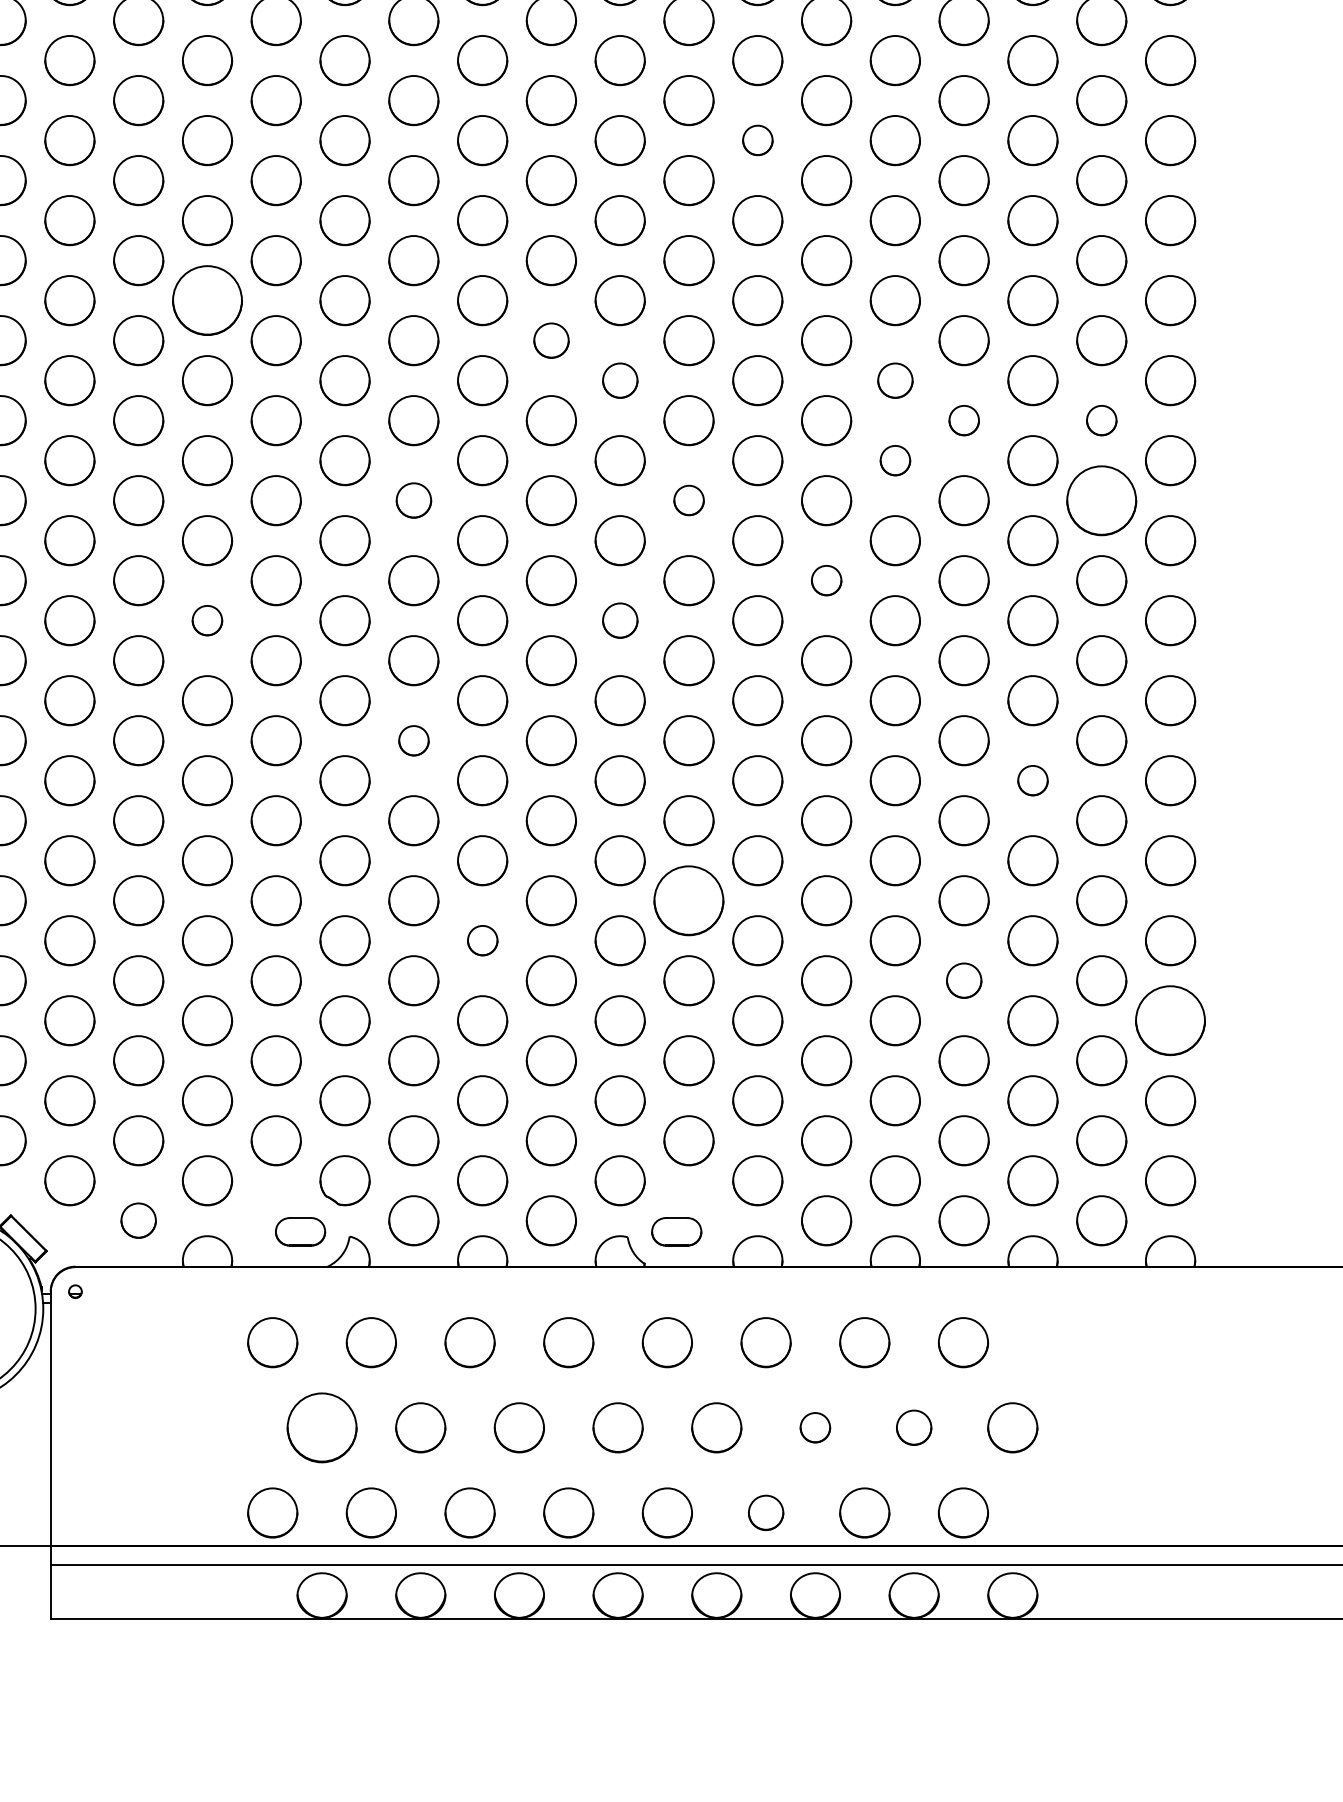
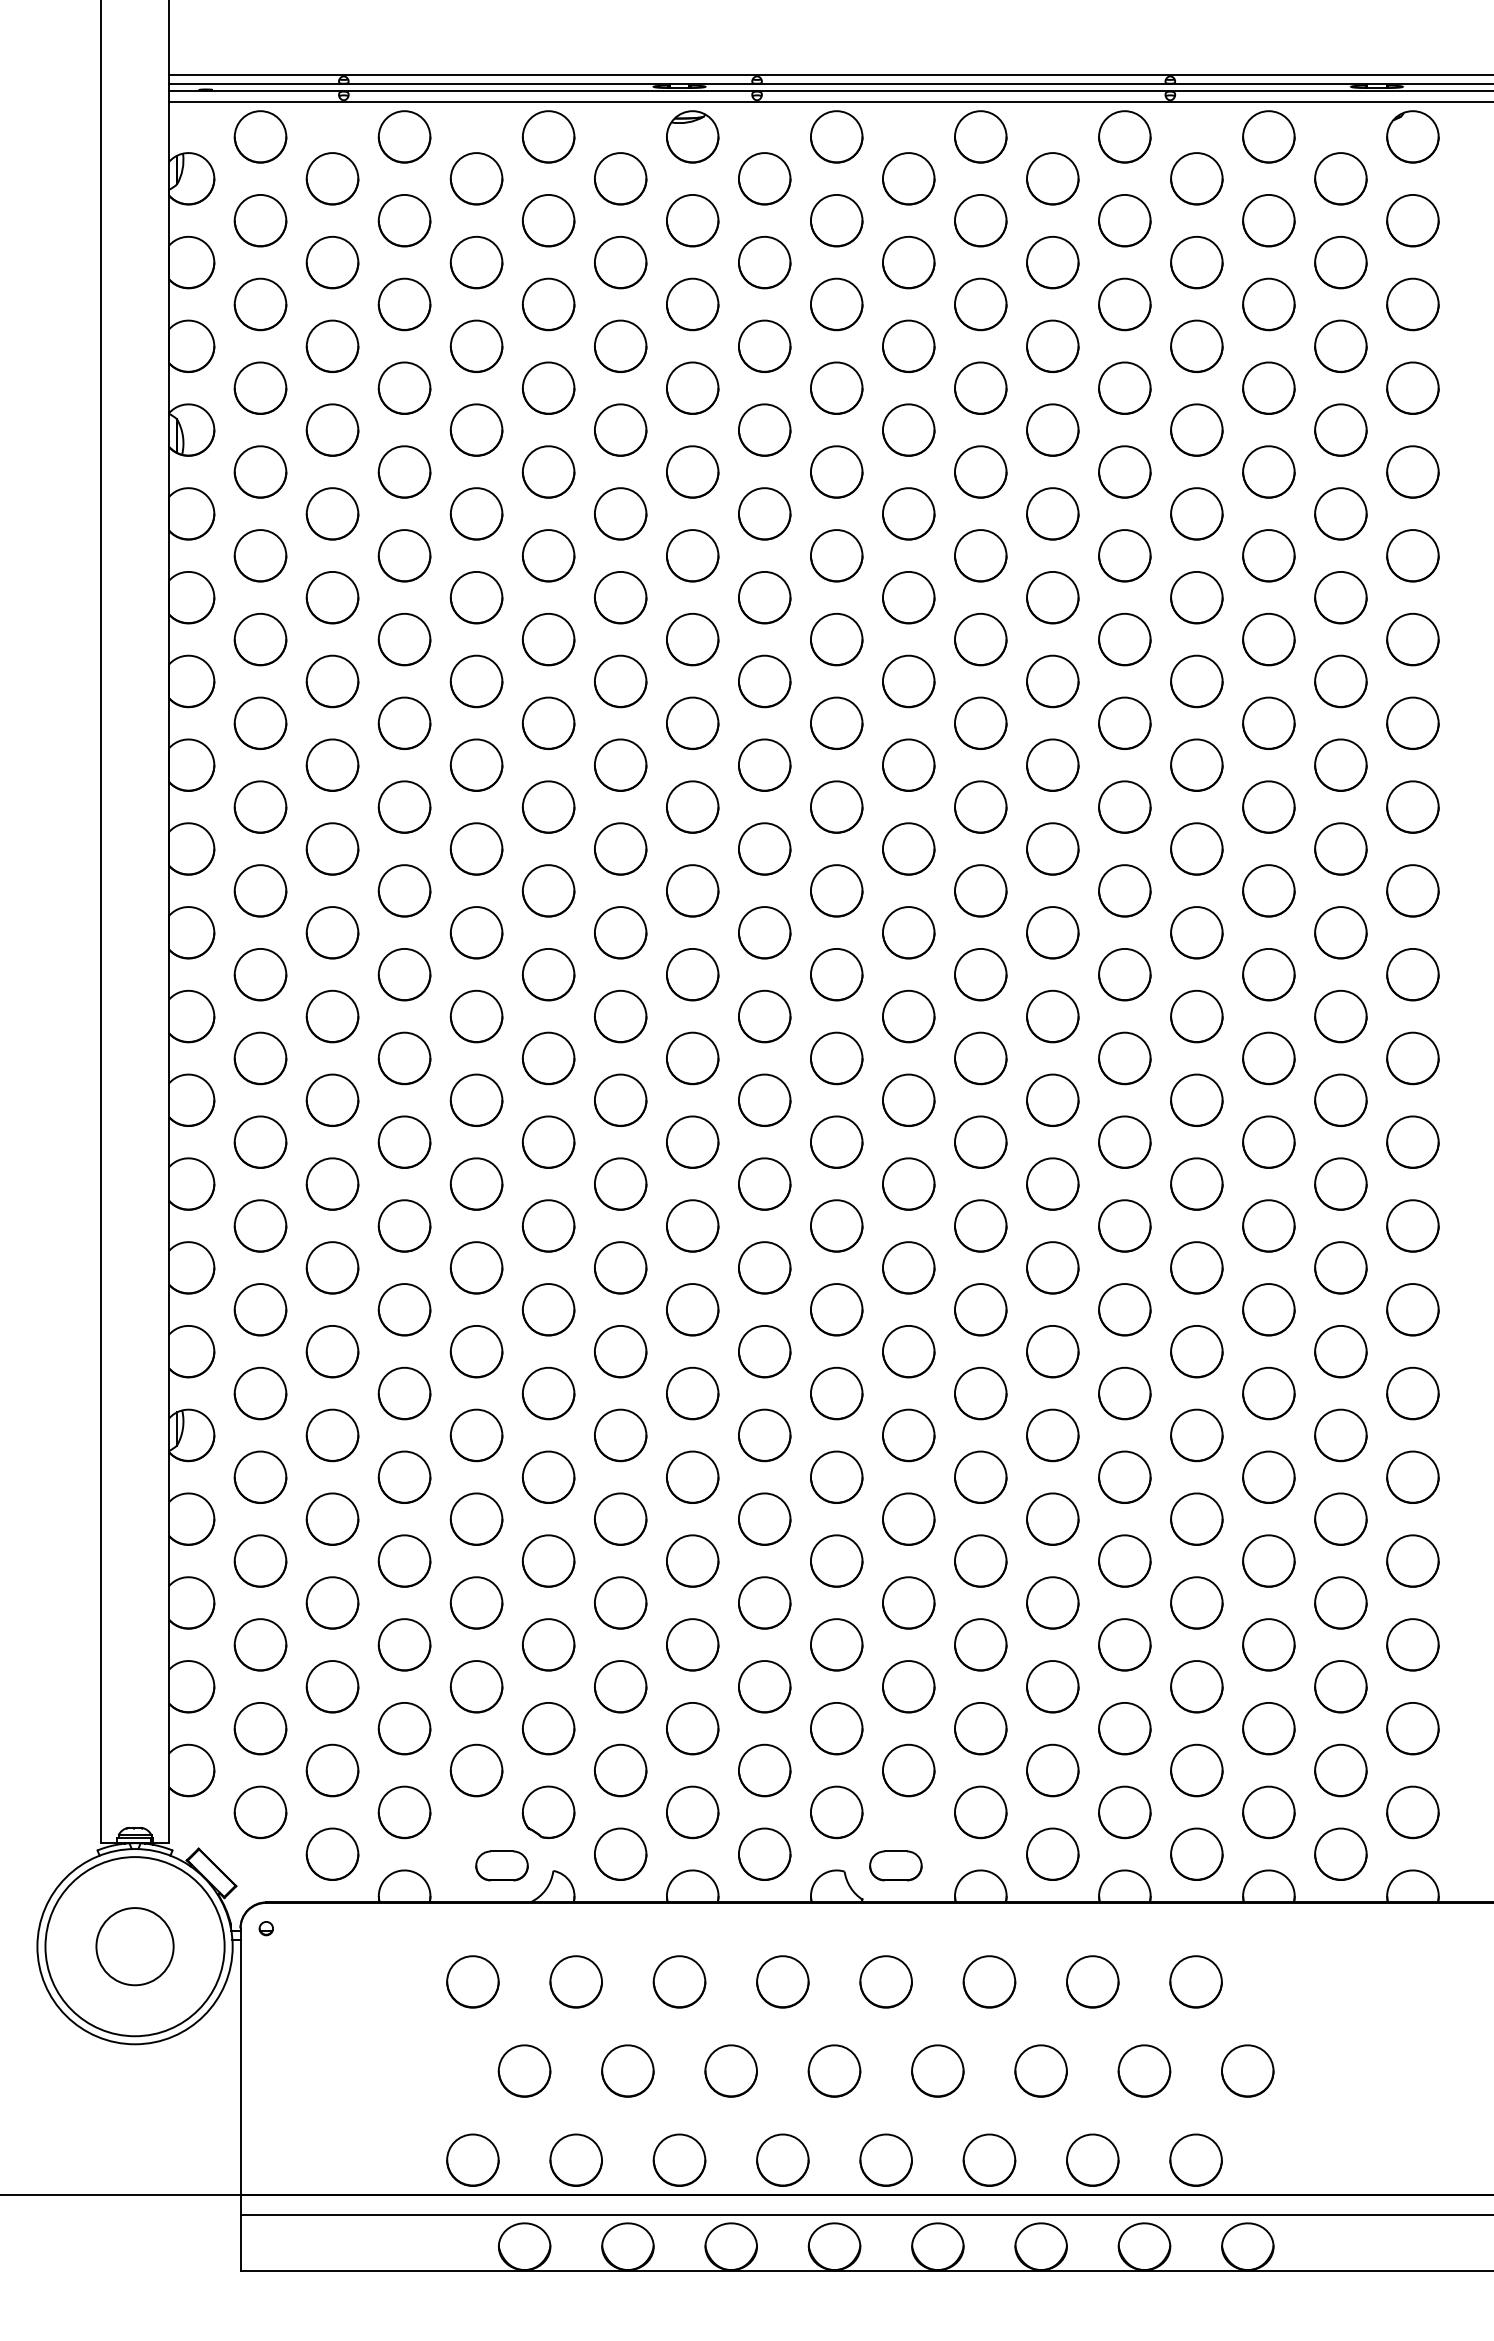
circle: (757, 139) -> (980, 722), size x1.67
part: (207, 300) -> (404, 890), size x0.71
circle: (551, 340) -> (764, 932), size x1.43
circle: (620, 380) -> (836, 974), size x1.43
circle: (895, 380) -> (1124, 974), size x1.43
part: (963, 420) -> (1196, 1016), size x1.67
part: (1101, 420) -> (1340, 1016), size x1.67
part: (895, 460) -> (1124, 1058), size x1.67
circle: (413, 499) -> (620, 1099), size x1.43
circle: (688, 499) -> (908, 1099), size x1.67
circle: (1101, 499) -> (1340, 1099), size x0.71
circle: (826, 580) -> (1052, 1183), size x1.67
part: (207, 620) -> (404, 1225), size x1.67
circle: (620, 620) -> (836, 1225), size x1.43
circle: (413, 740) -> (620, 1351), size x1.67
part: (1032, 780) -> (1268, 1393), size x1.67
circle: (688, 900) -> (908, 1518), size x0.71
circle: (482, 940) -> (692, 1560), size x1.67
circle: (963, 980) -> (1196, 1602), size x1.43
circle: (1170, 1020) -> (1412, 1644), size x0.71
part: (138, 1219) -> (332, 1853), size x1.43
part: (322, 1427) -> (524, 2070), size x0.71
circle: (814, 1427) -> (1040, 2070), size x1.67
part: (914, 1427) -> (1144, 2070), size x1.43
part: (766, 1512) -> (989, 2159), size x1.43

